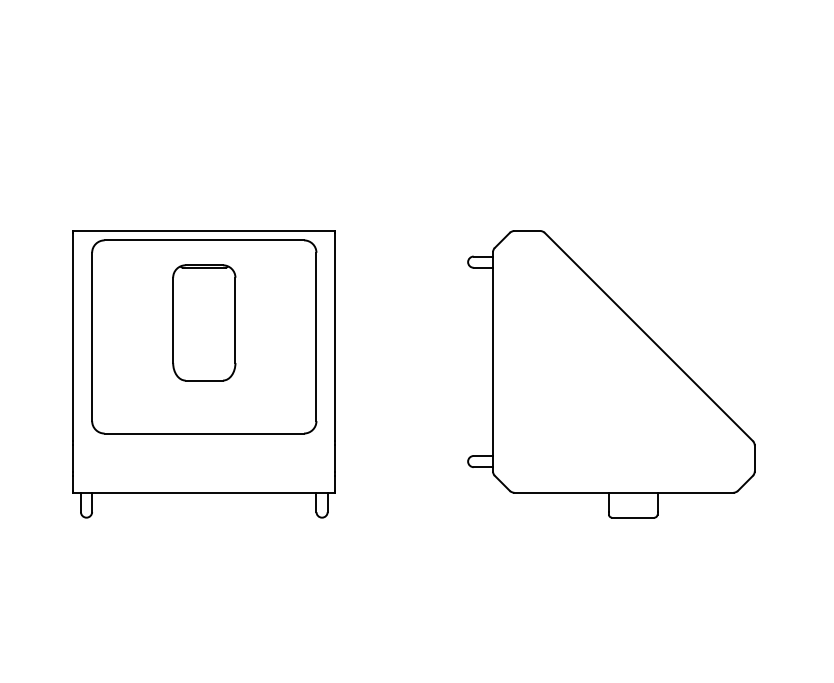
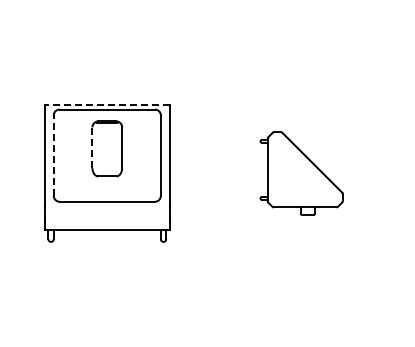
line: (202, 231) -> (106, 105), solid -> dashed
line: (173, 319) -> (92, 147), solid -> dashed
line: (91, 336) -> (53, 155), solid -> dashed
part: (610, 374) -> (301, 173), size x0.6

